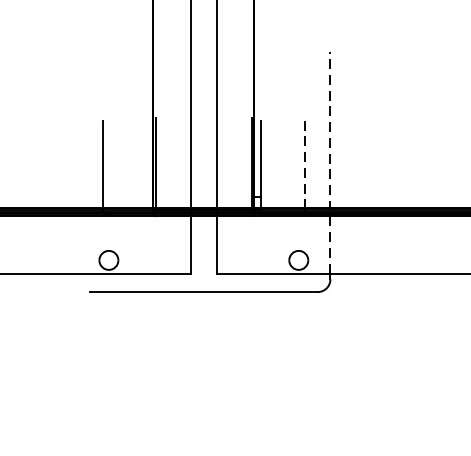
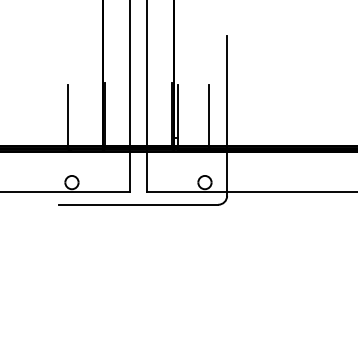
line: (330, 163) -> (227, 114), dashed -> solid
line: (305, 164) -> (209, 115), dashed -> solid

